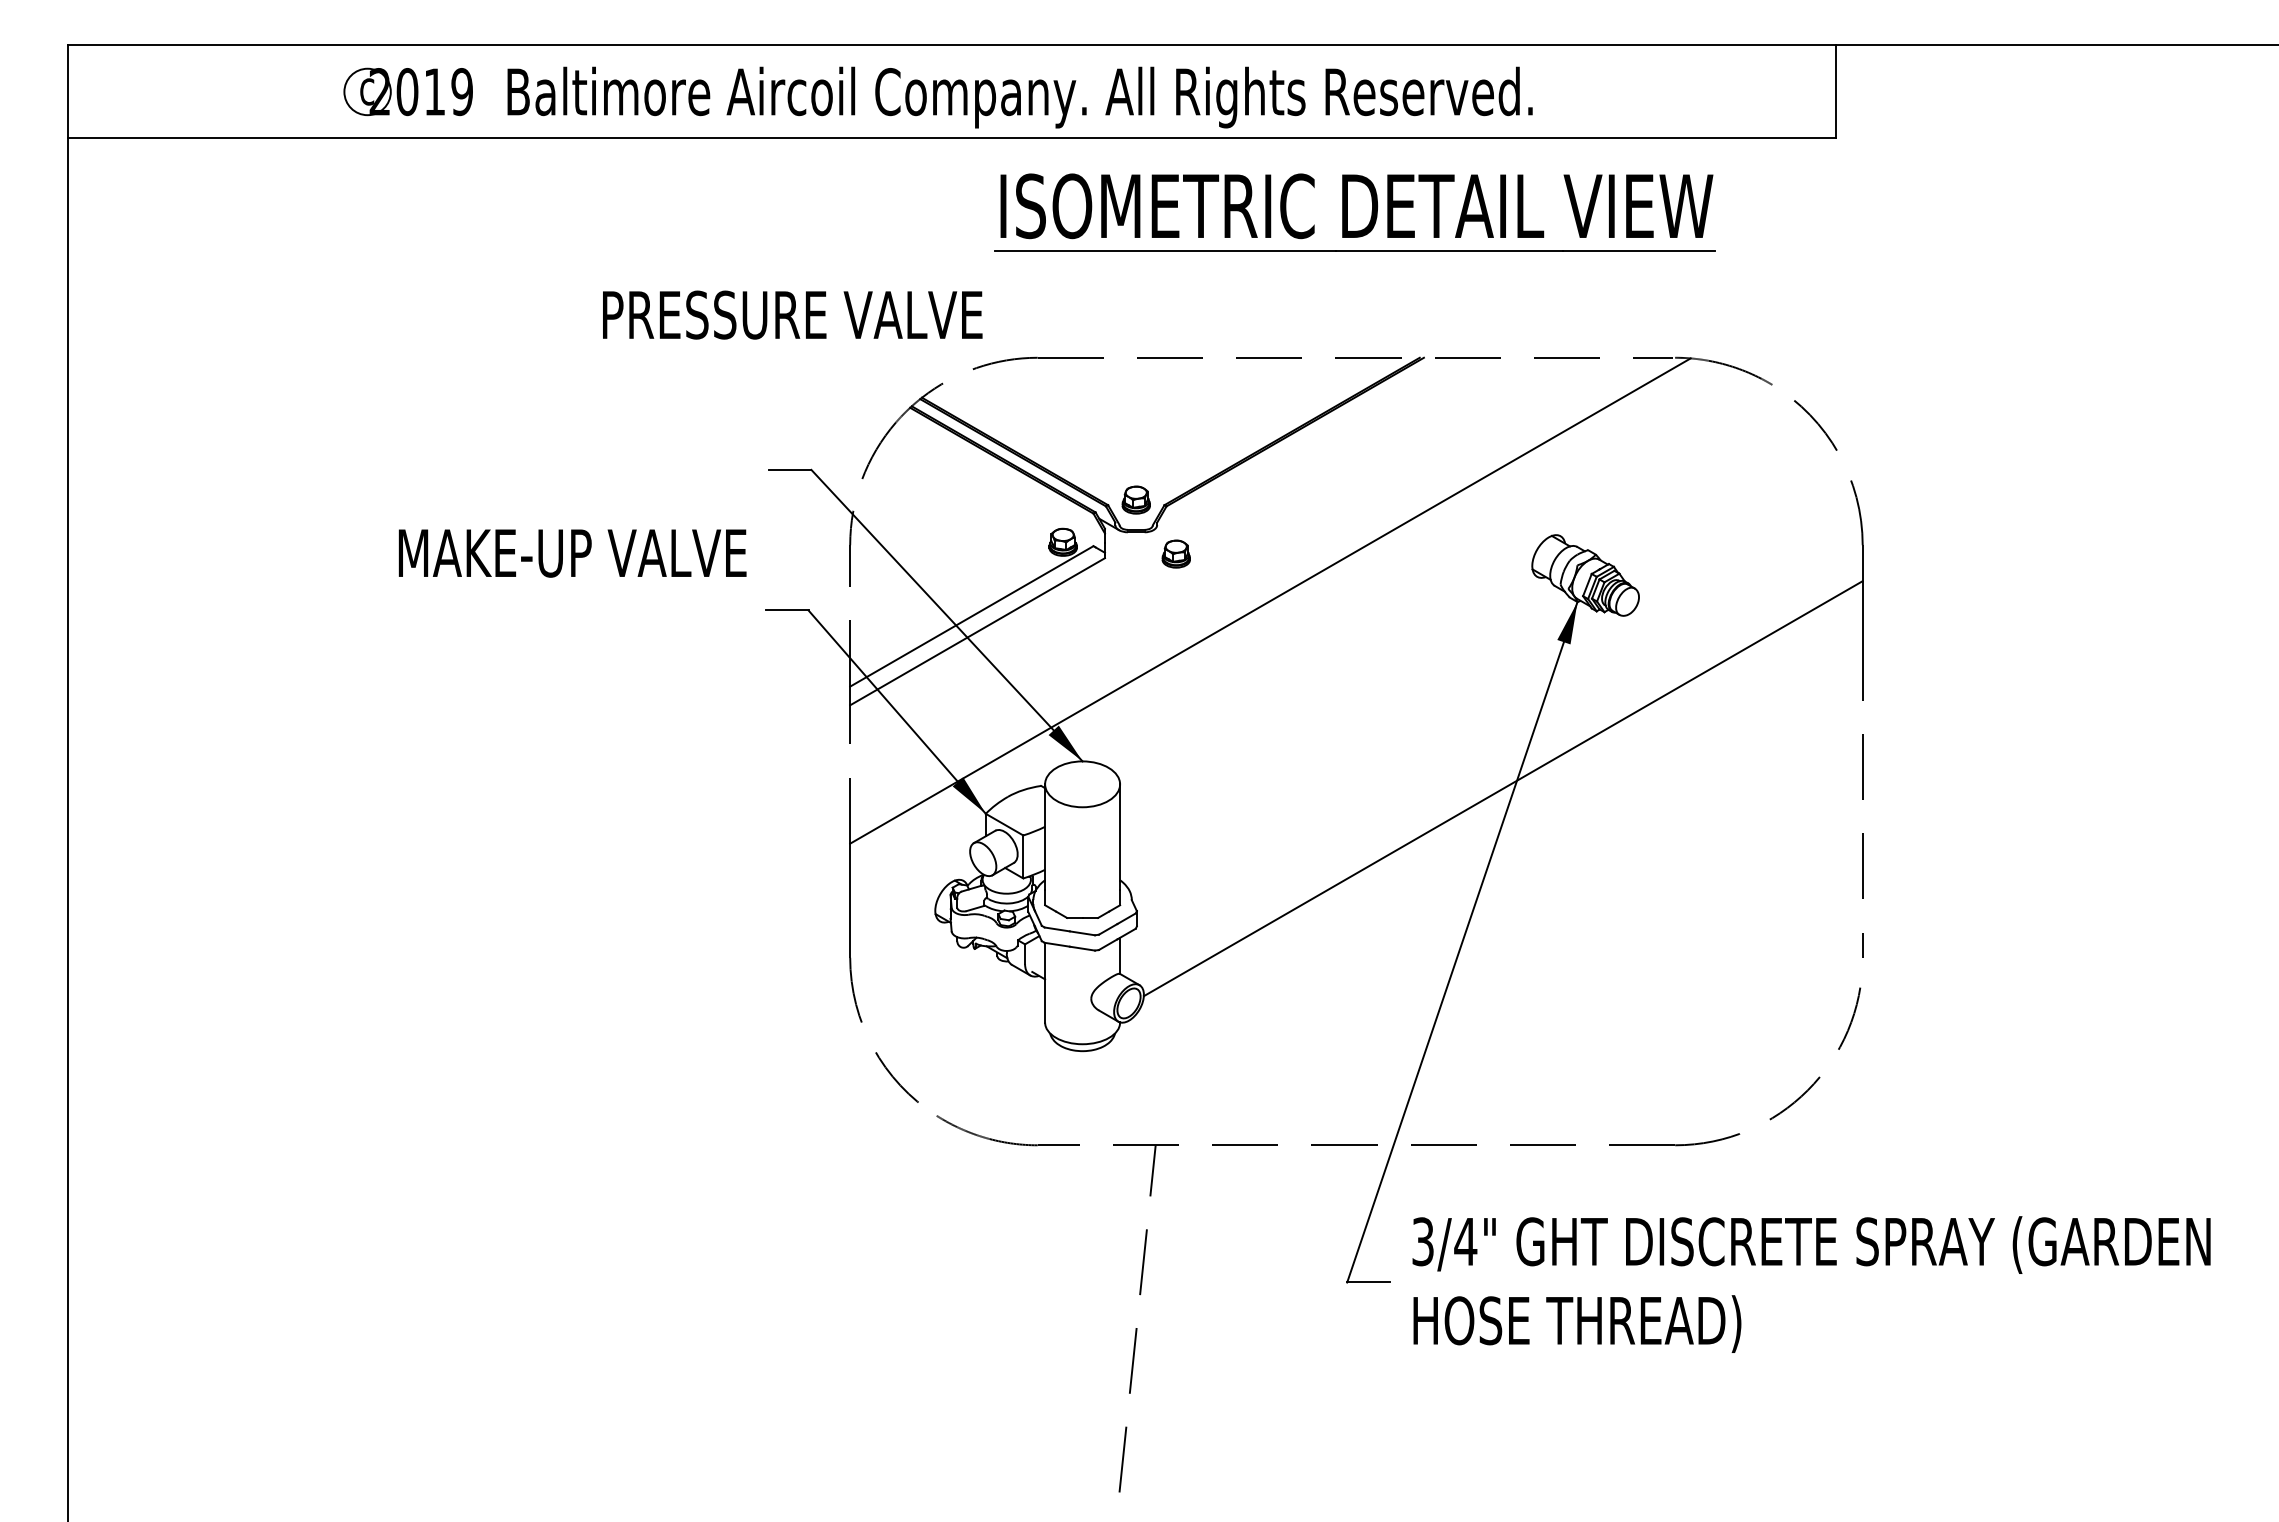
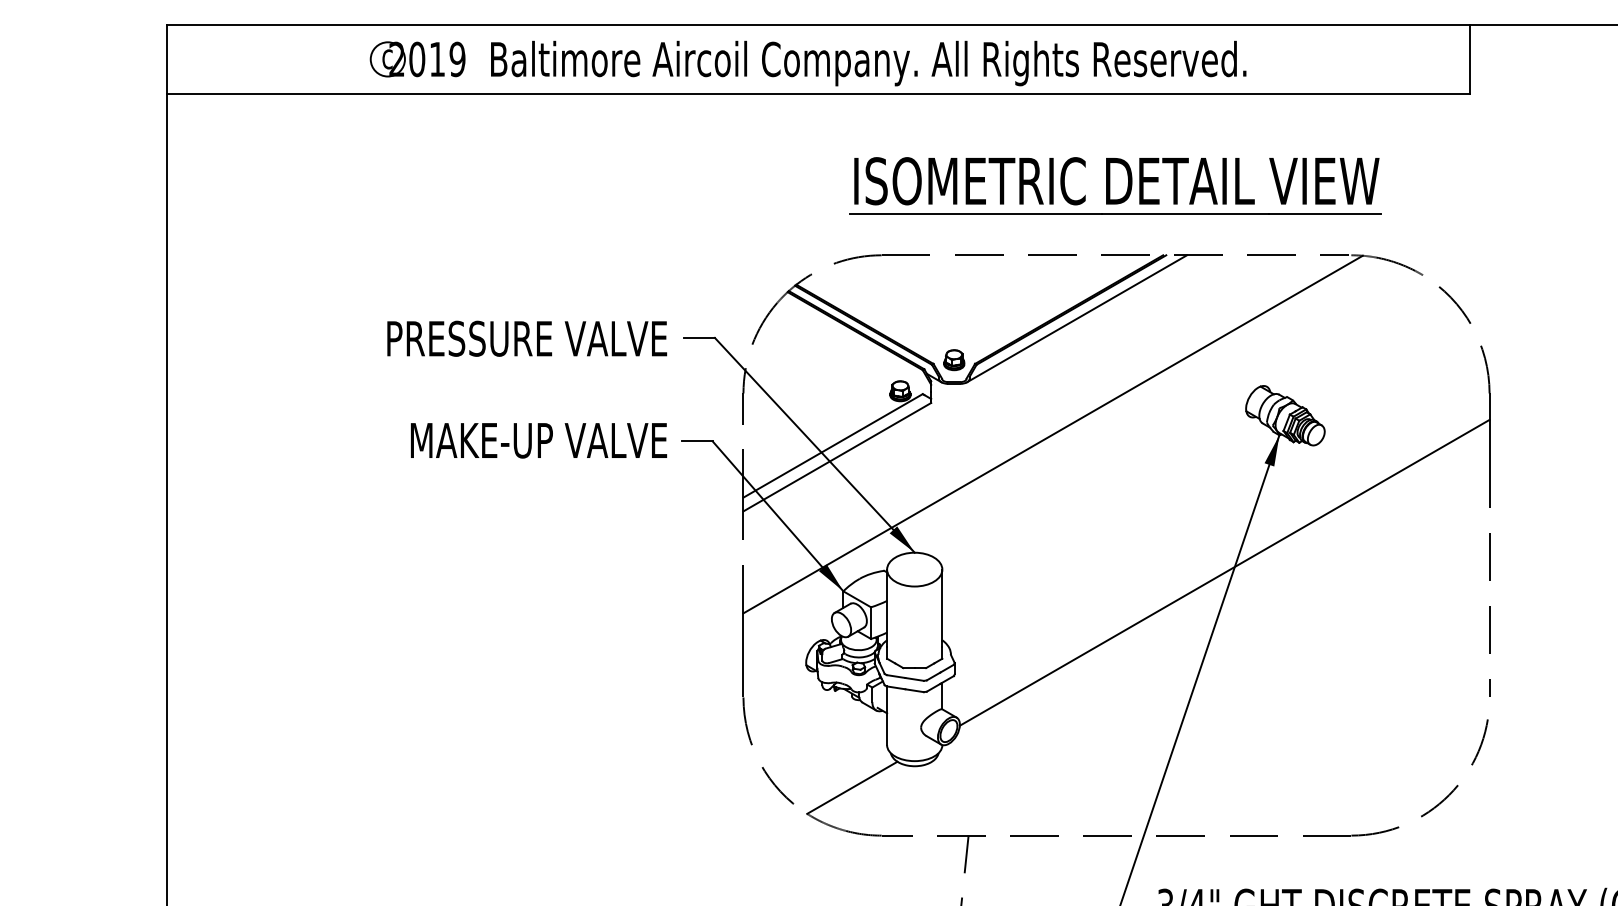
part: (1354, 212) -> (1115, 185), moved
text: (792, 314) -> (527, 338), moved
line: (1302, 443) -> (1076, 318), added
text: (572, 553) -> (538, 440), moved
part: (1175, 553) -> (983, 399), removed
line: (997, 1080) -> (852, 787), added

